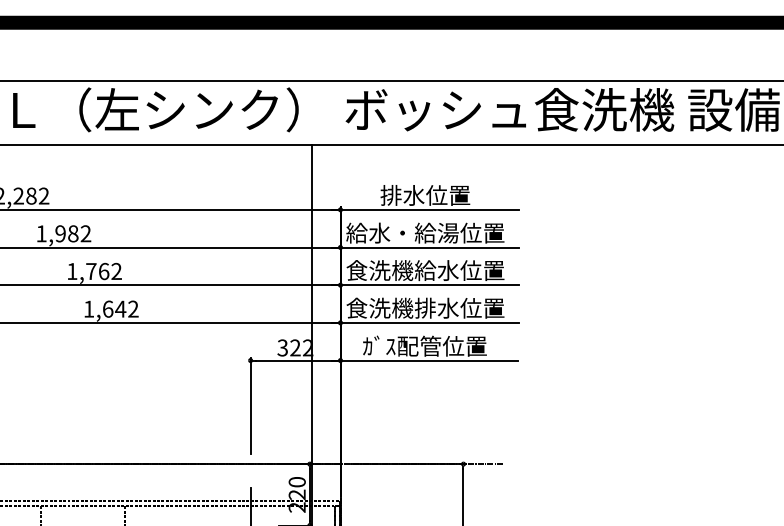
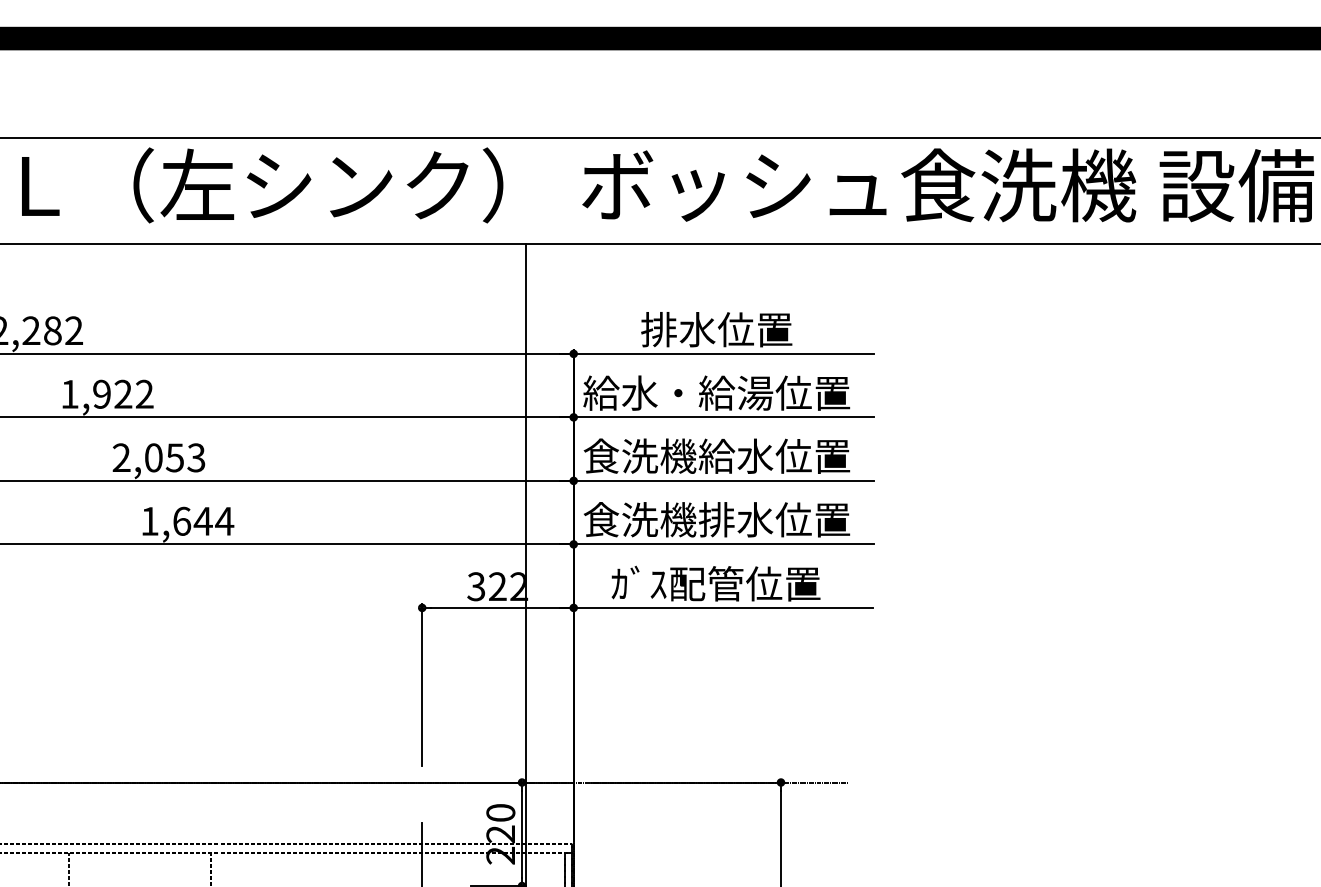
text: (73, 233) -> (123, 393), 1,982 -> 1,922
text: (94, 271) -> (159, 457), 1,762 -> 2,053
text: (133, 308) -> (224, 520), 1,642 -> 1,644

